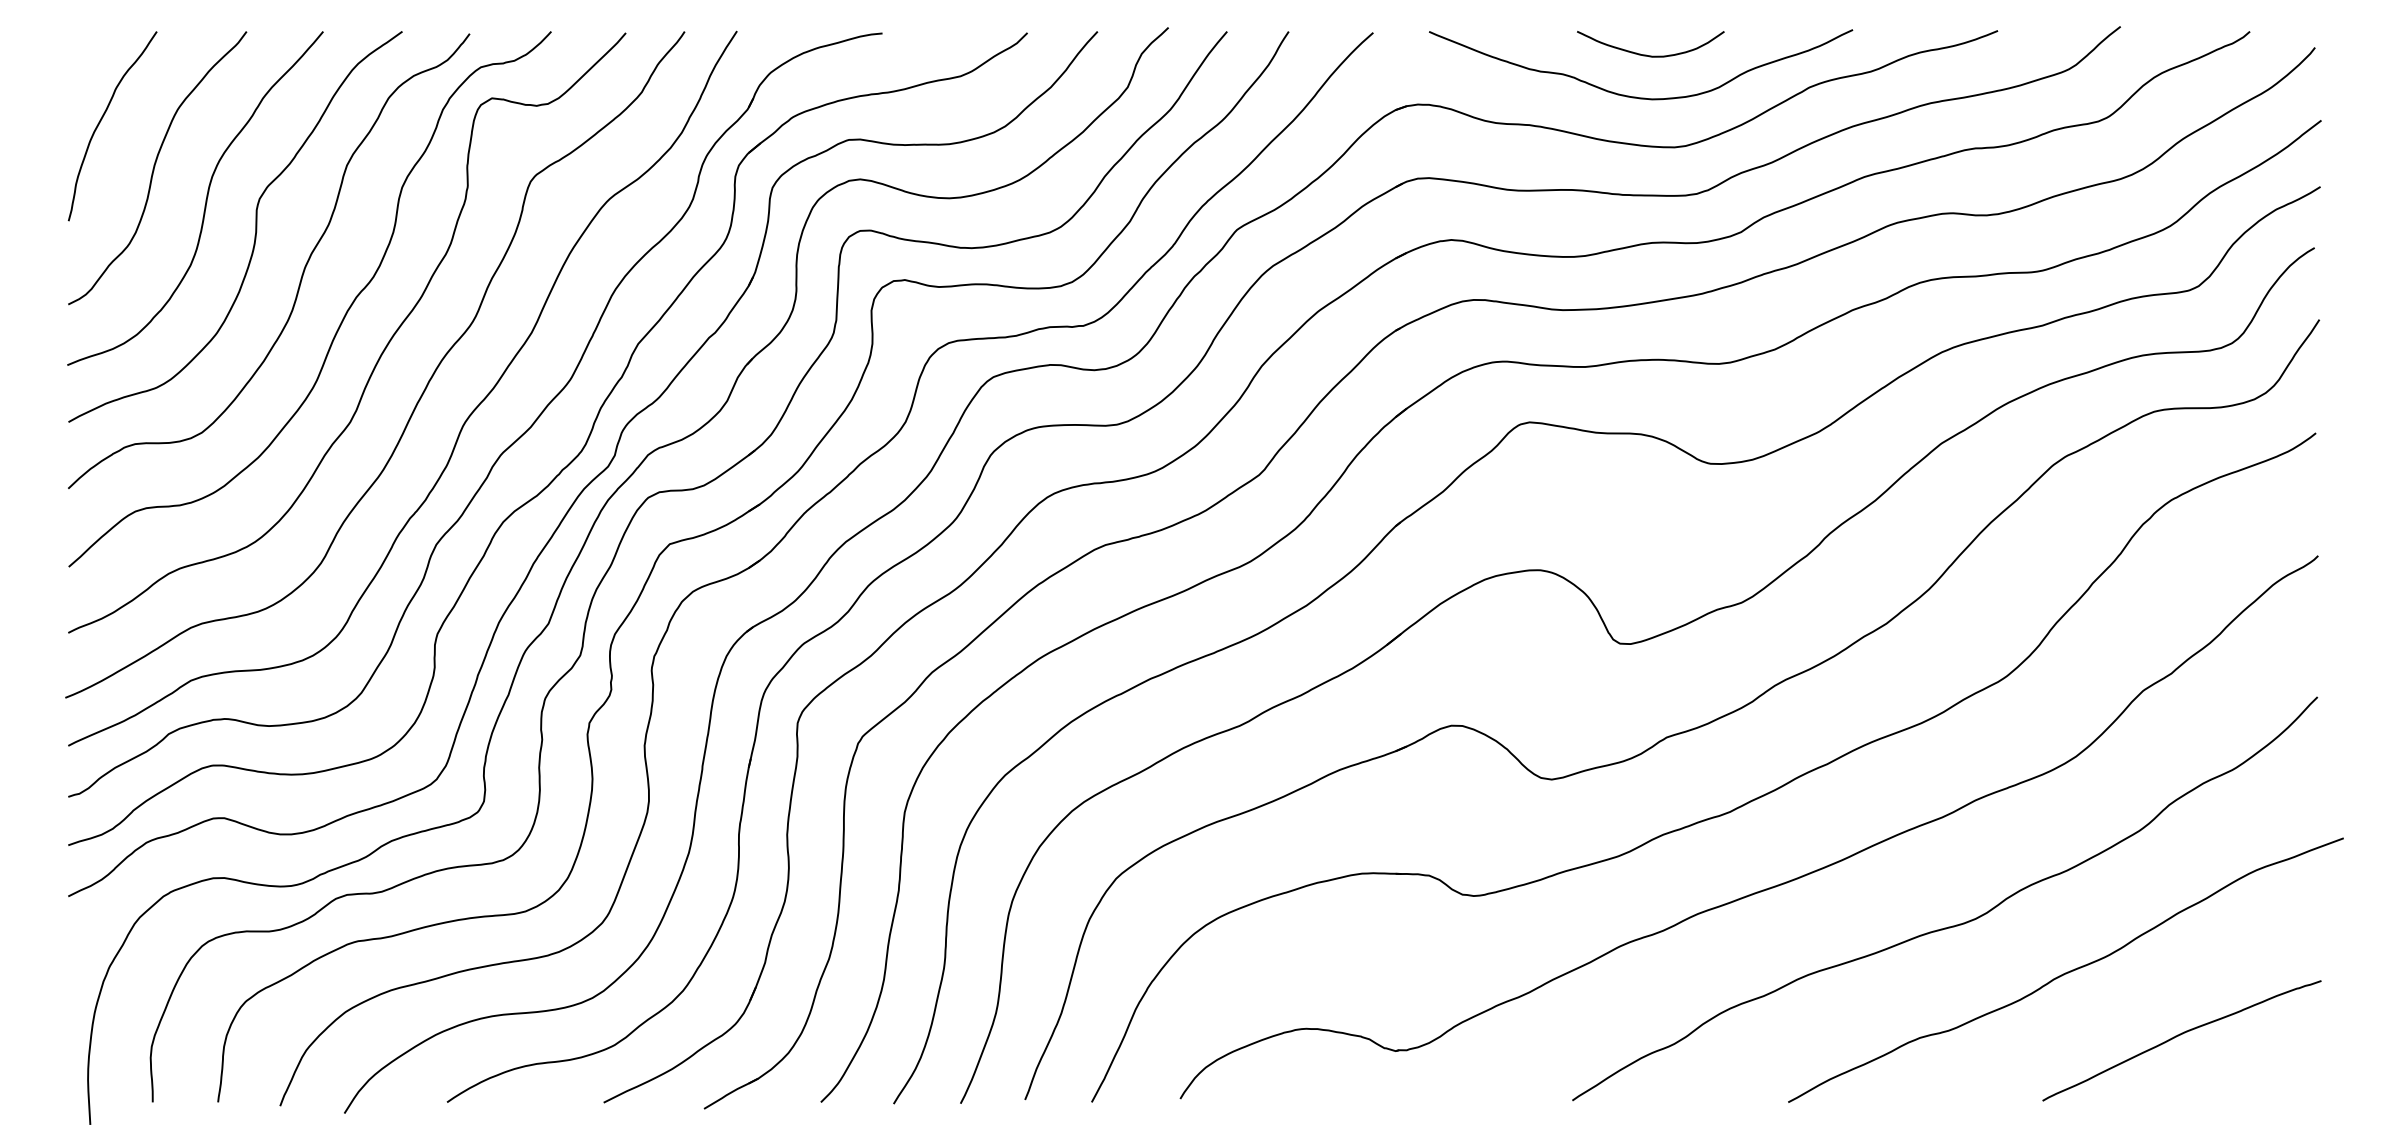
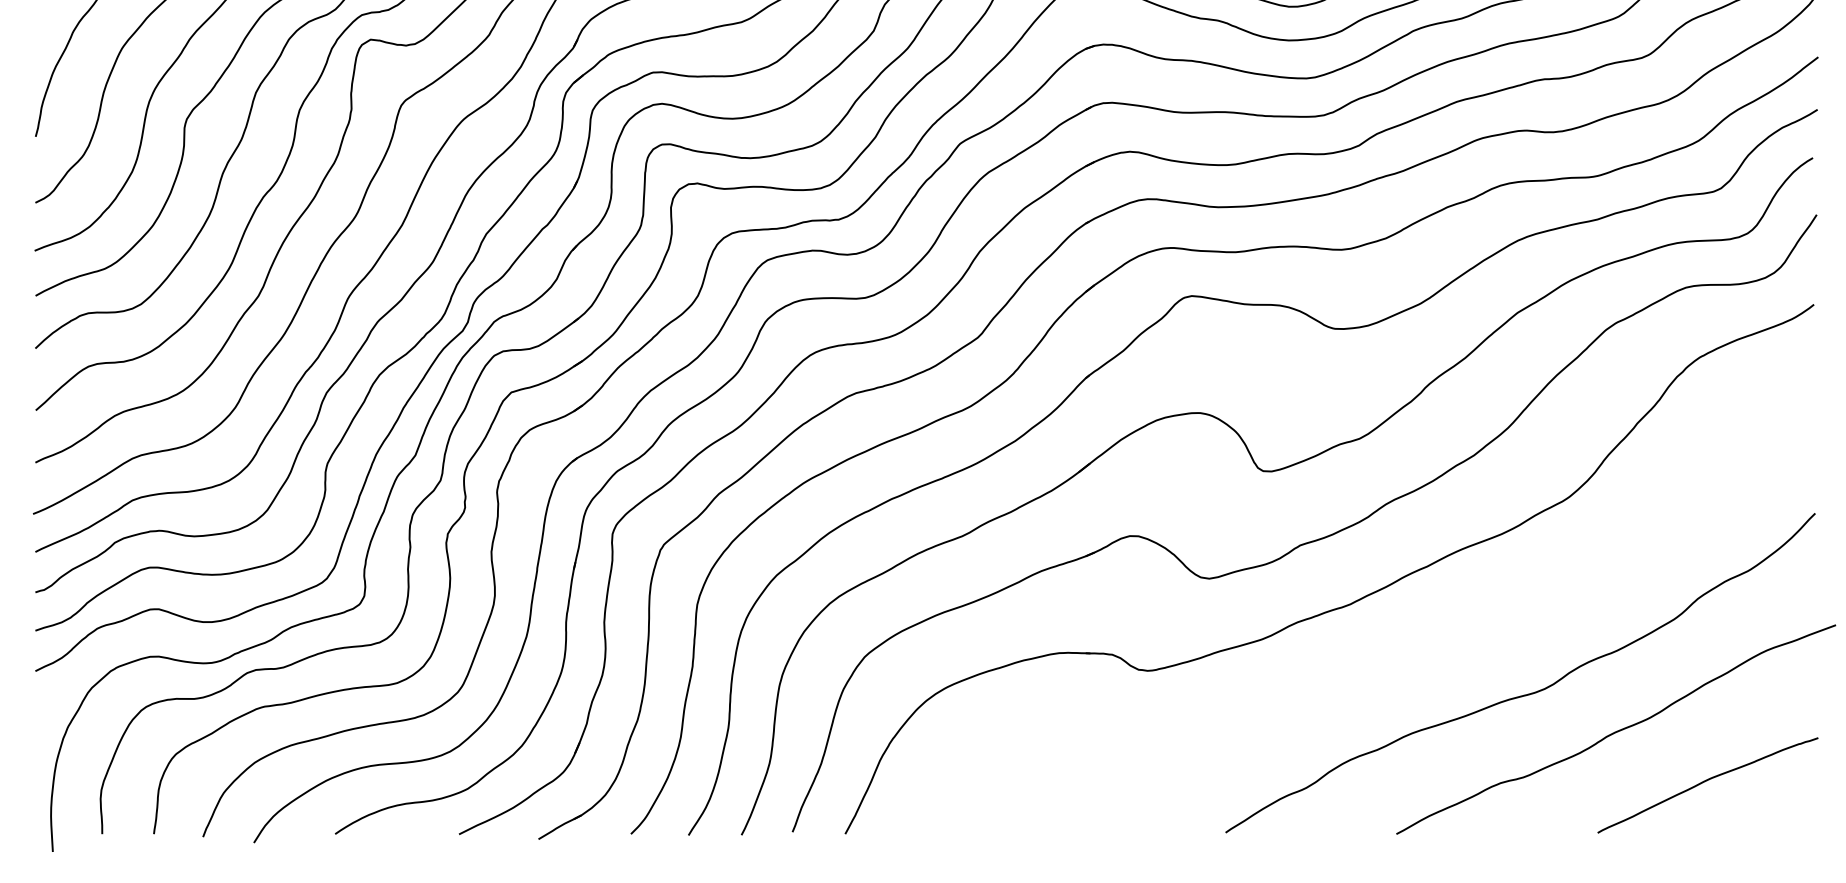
part: (1768, 887) -> (1380, 664), removed

